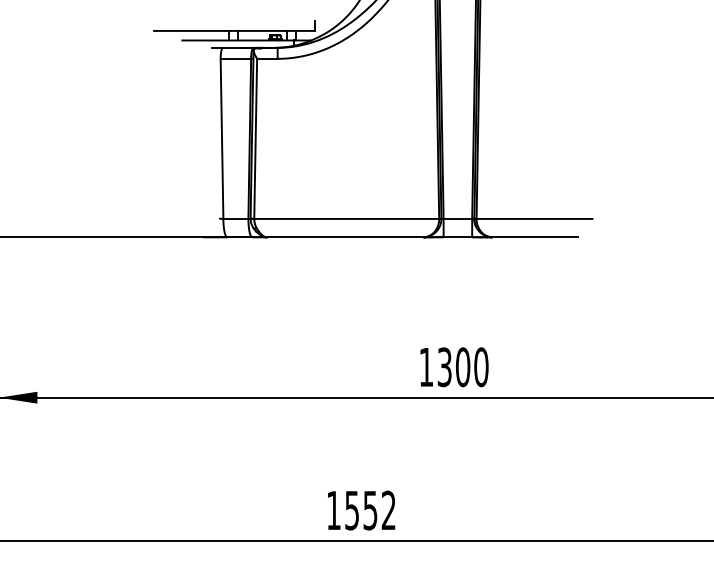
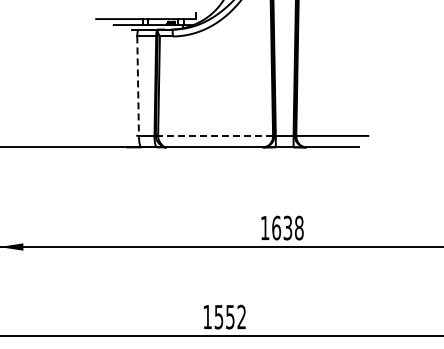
line: (222, 139) -> (138, 86), solid -> dashed
line: (346, 218) -> (215, 135), solid -> dashed
text: (462, 366) -> (287, 227), 1300 -> 1638

